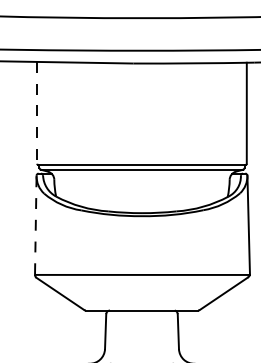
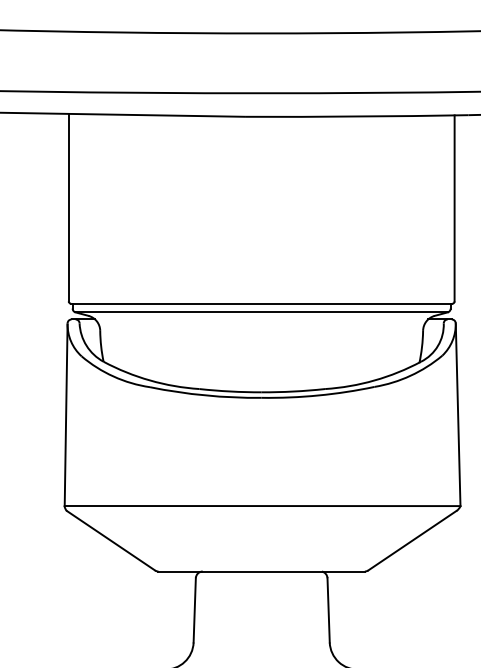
line: (37, 112) -> (69, 206), dashed -> solid
line: (35, 226) -> (65, 416), dashed -> solid

